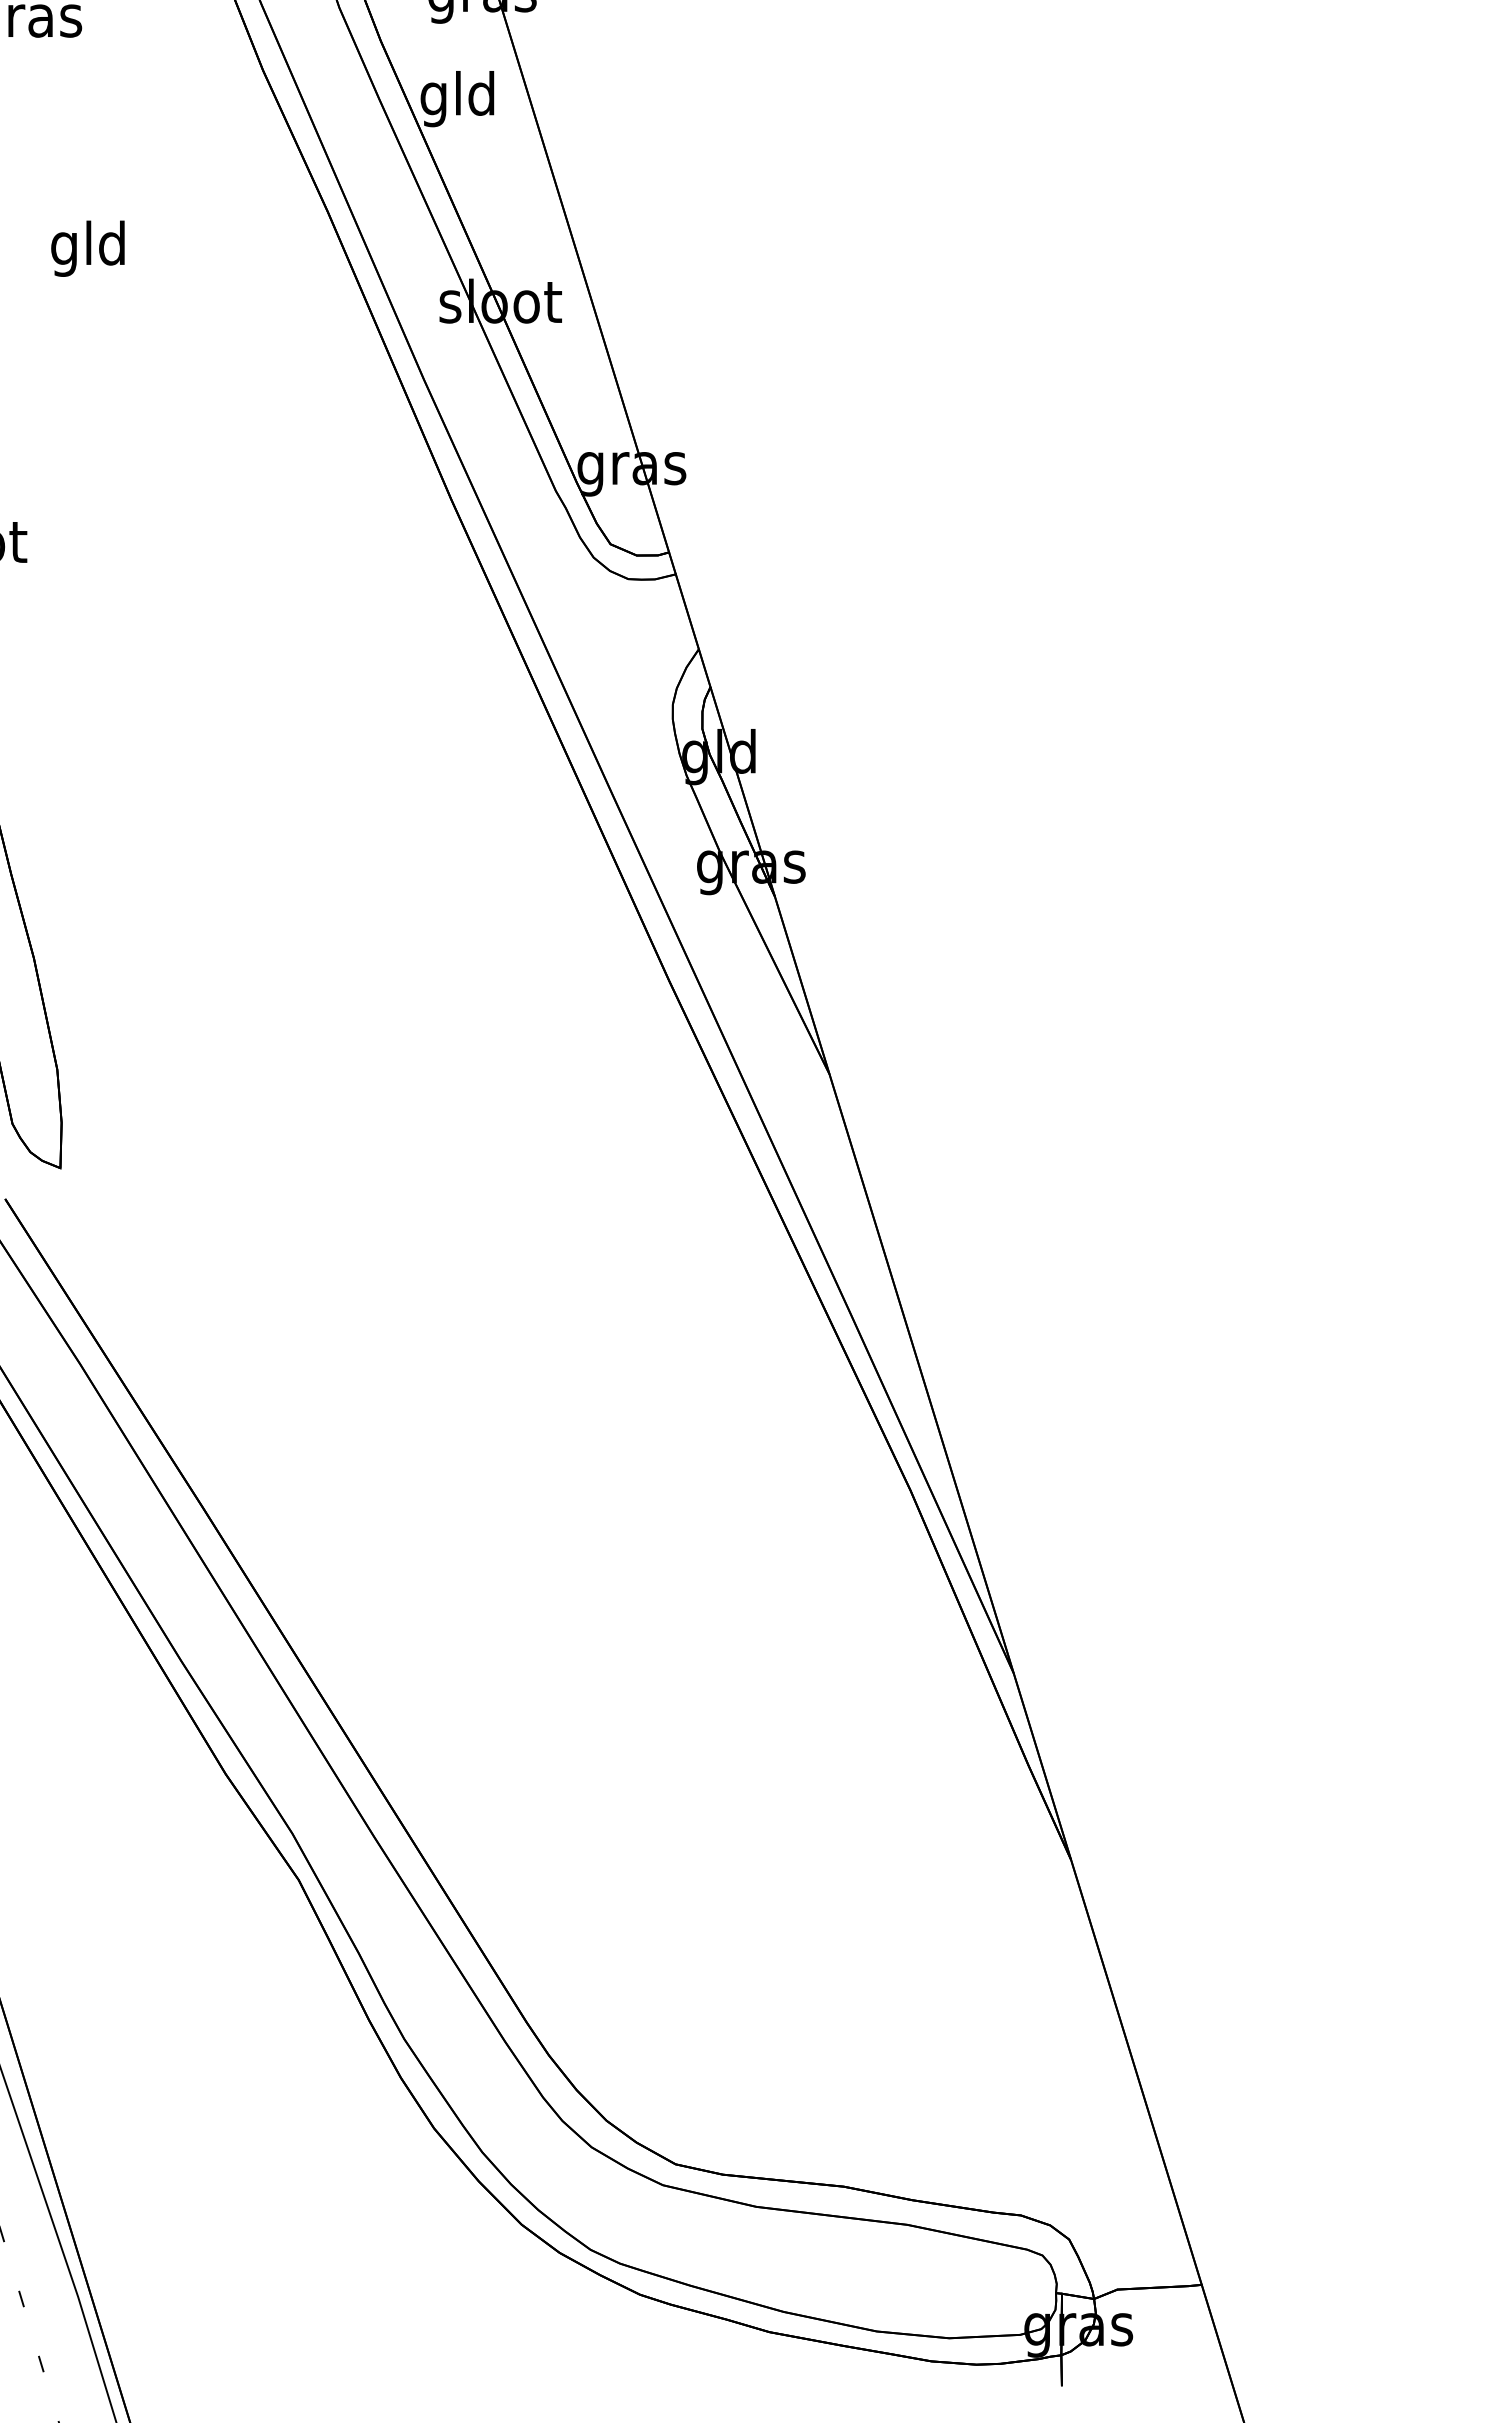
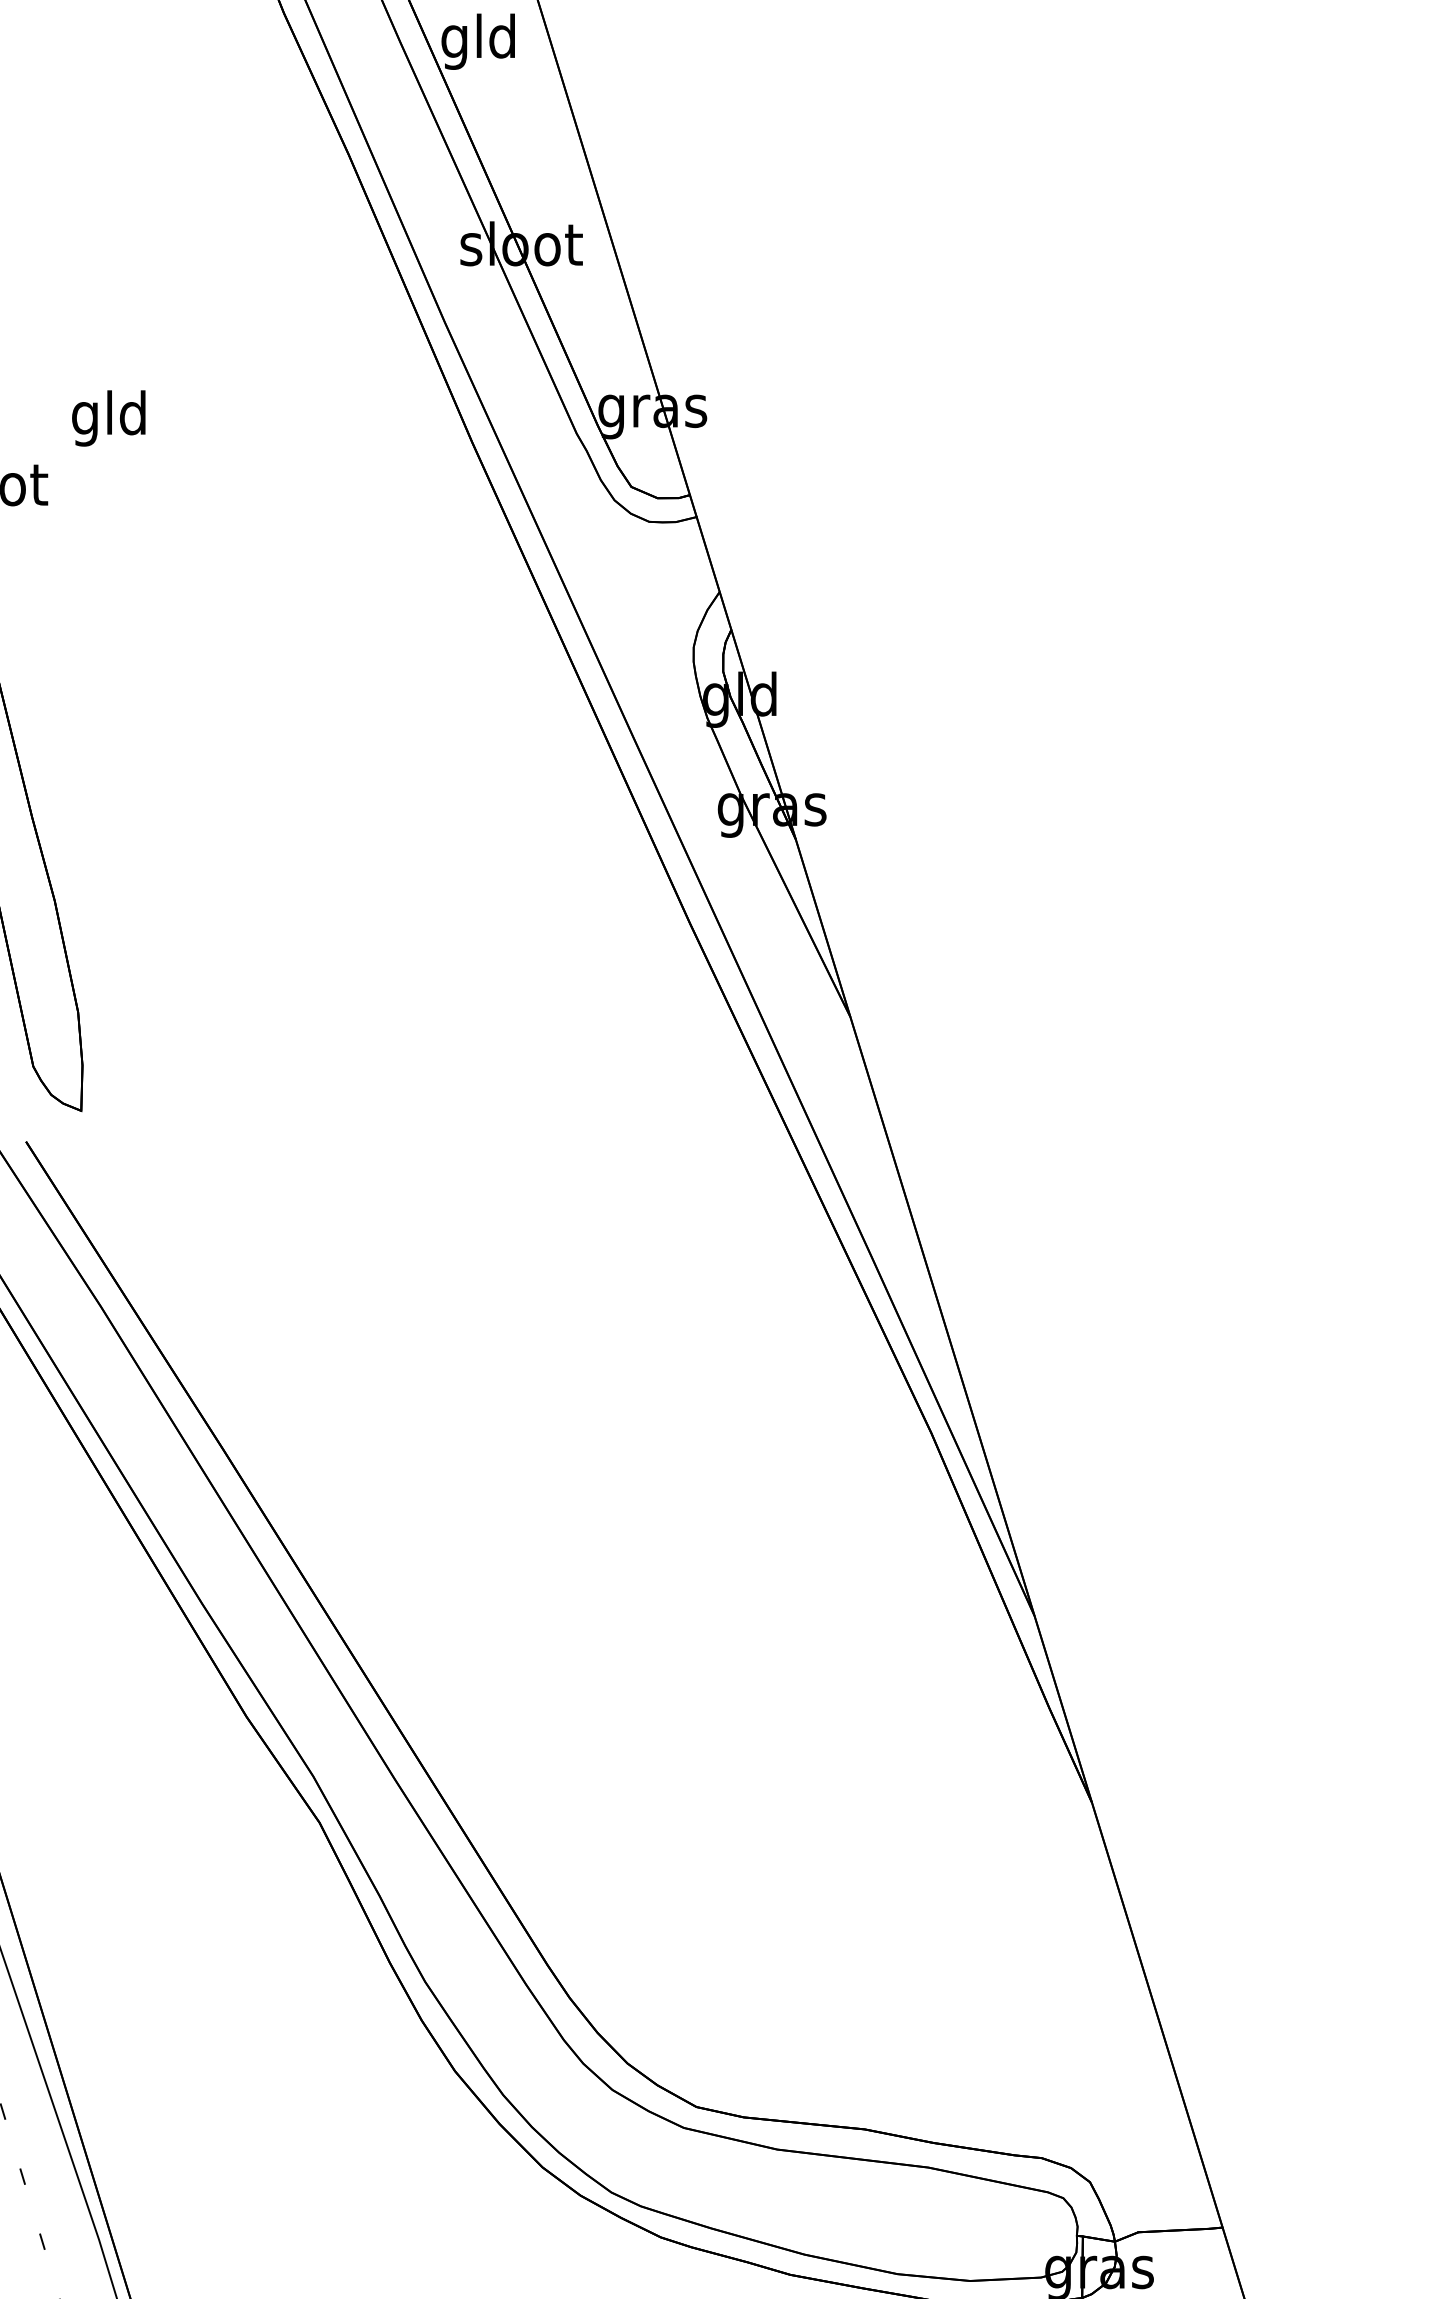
text: (87, 248) -> (108, 418), moved

